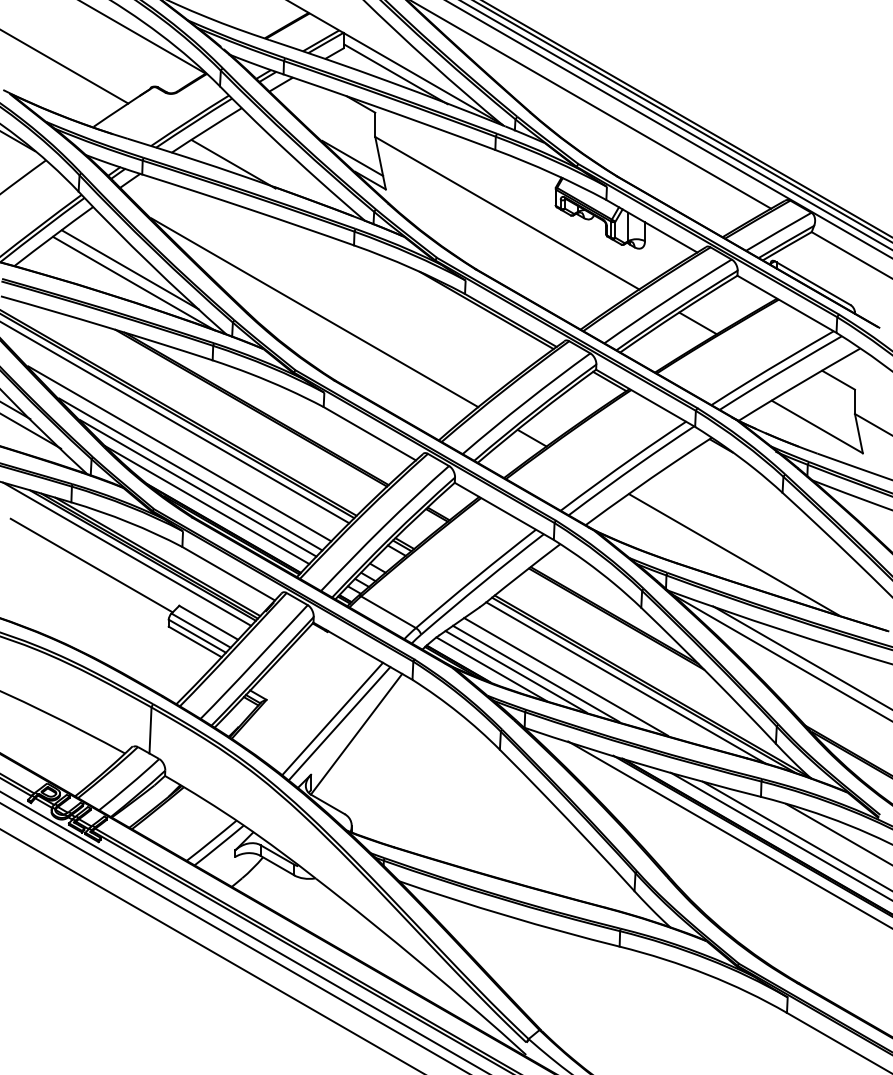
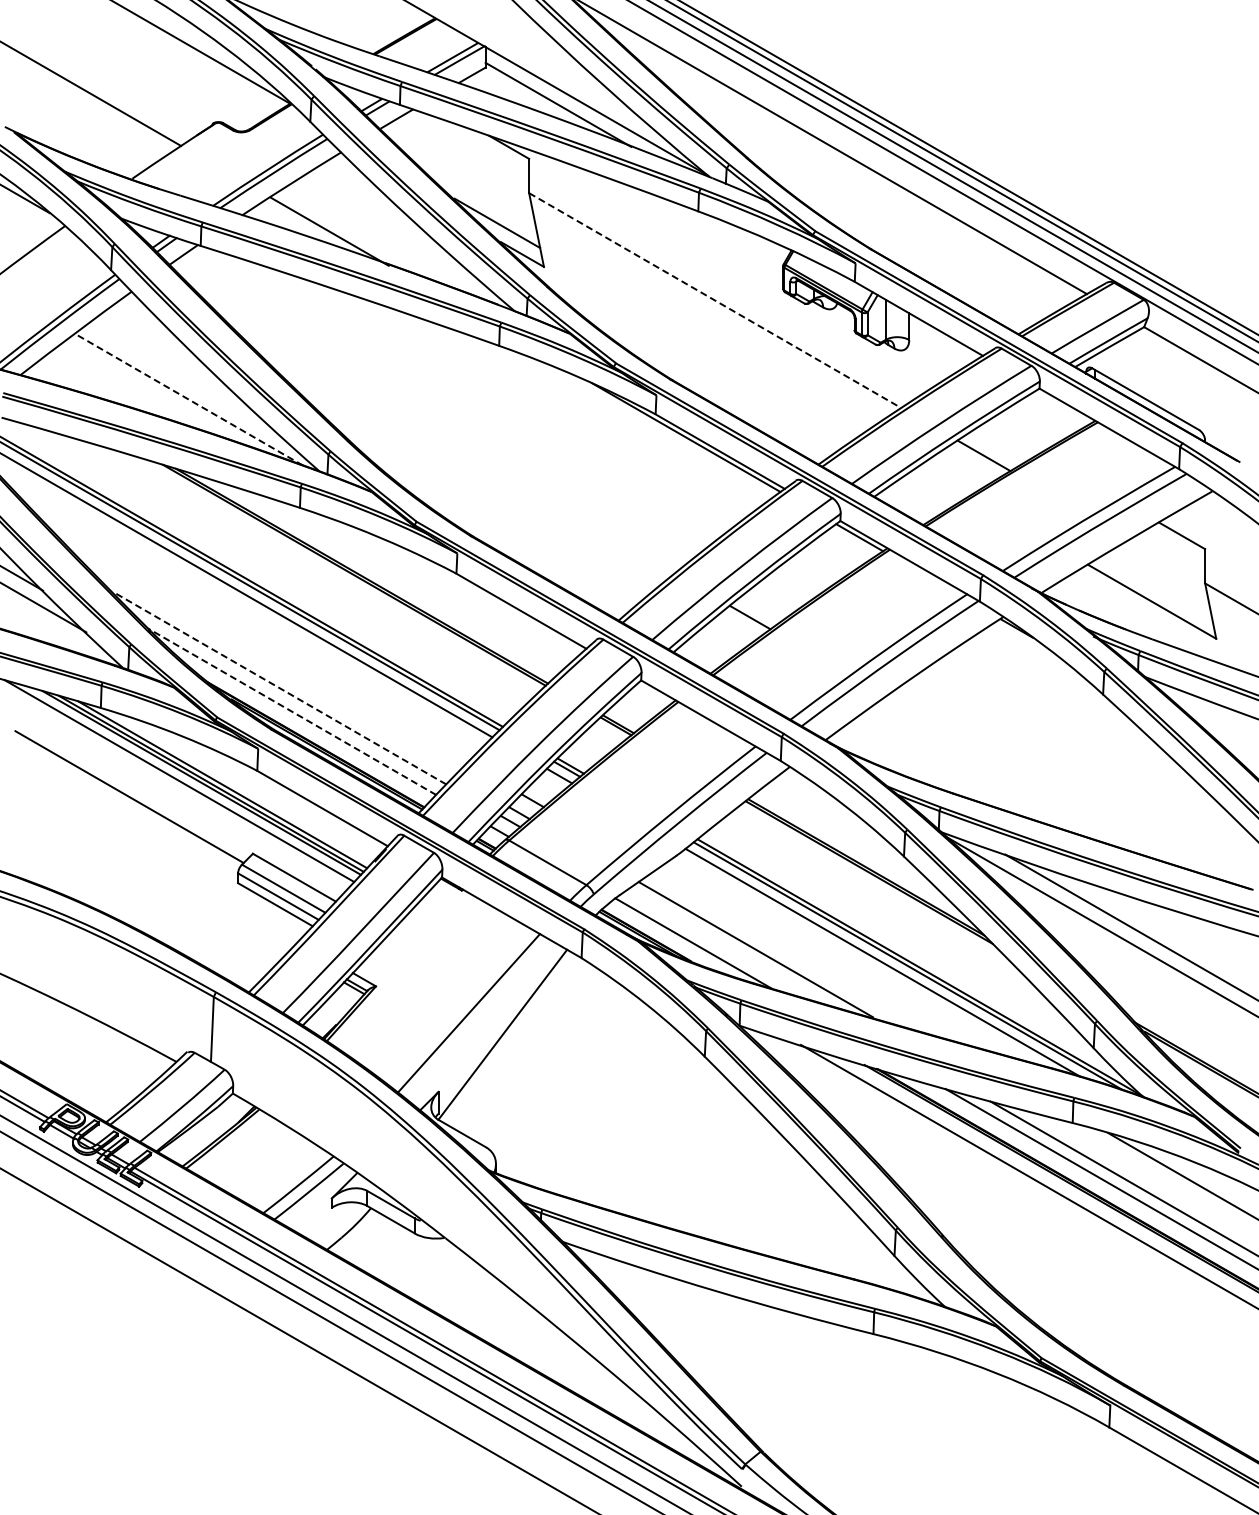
line: (507, 213) -> (715, 300), solid -> dashed
line: (130, 269) -> (183, 380), removed
line: (134, 283) -> (189, 399), solid -> dashed
line: (314, 312) -> (443, 440), removed
line: (179, 453) -> (253, 639), removed
line: (190, 474) -> (268, 668), removed
line: (198, 487) -> (279, 687), solid -> dashed
line: (207, 504) -> (292, 711), solid -> dashed
line: (733, 554) -> (1034, 781), removed
line: (516, 671) -> (727, 946), removed
line: (565, 676) -> (797, 953), removed
line: (339, 724) -> (478, 1020), removed

